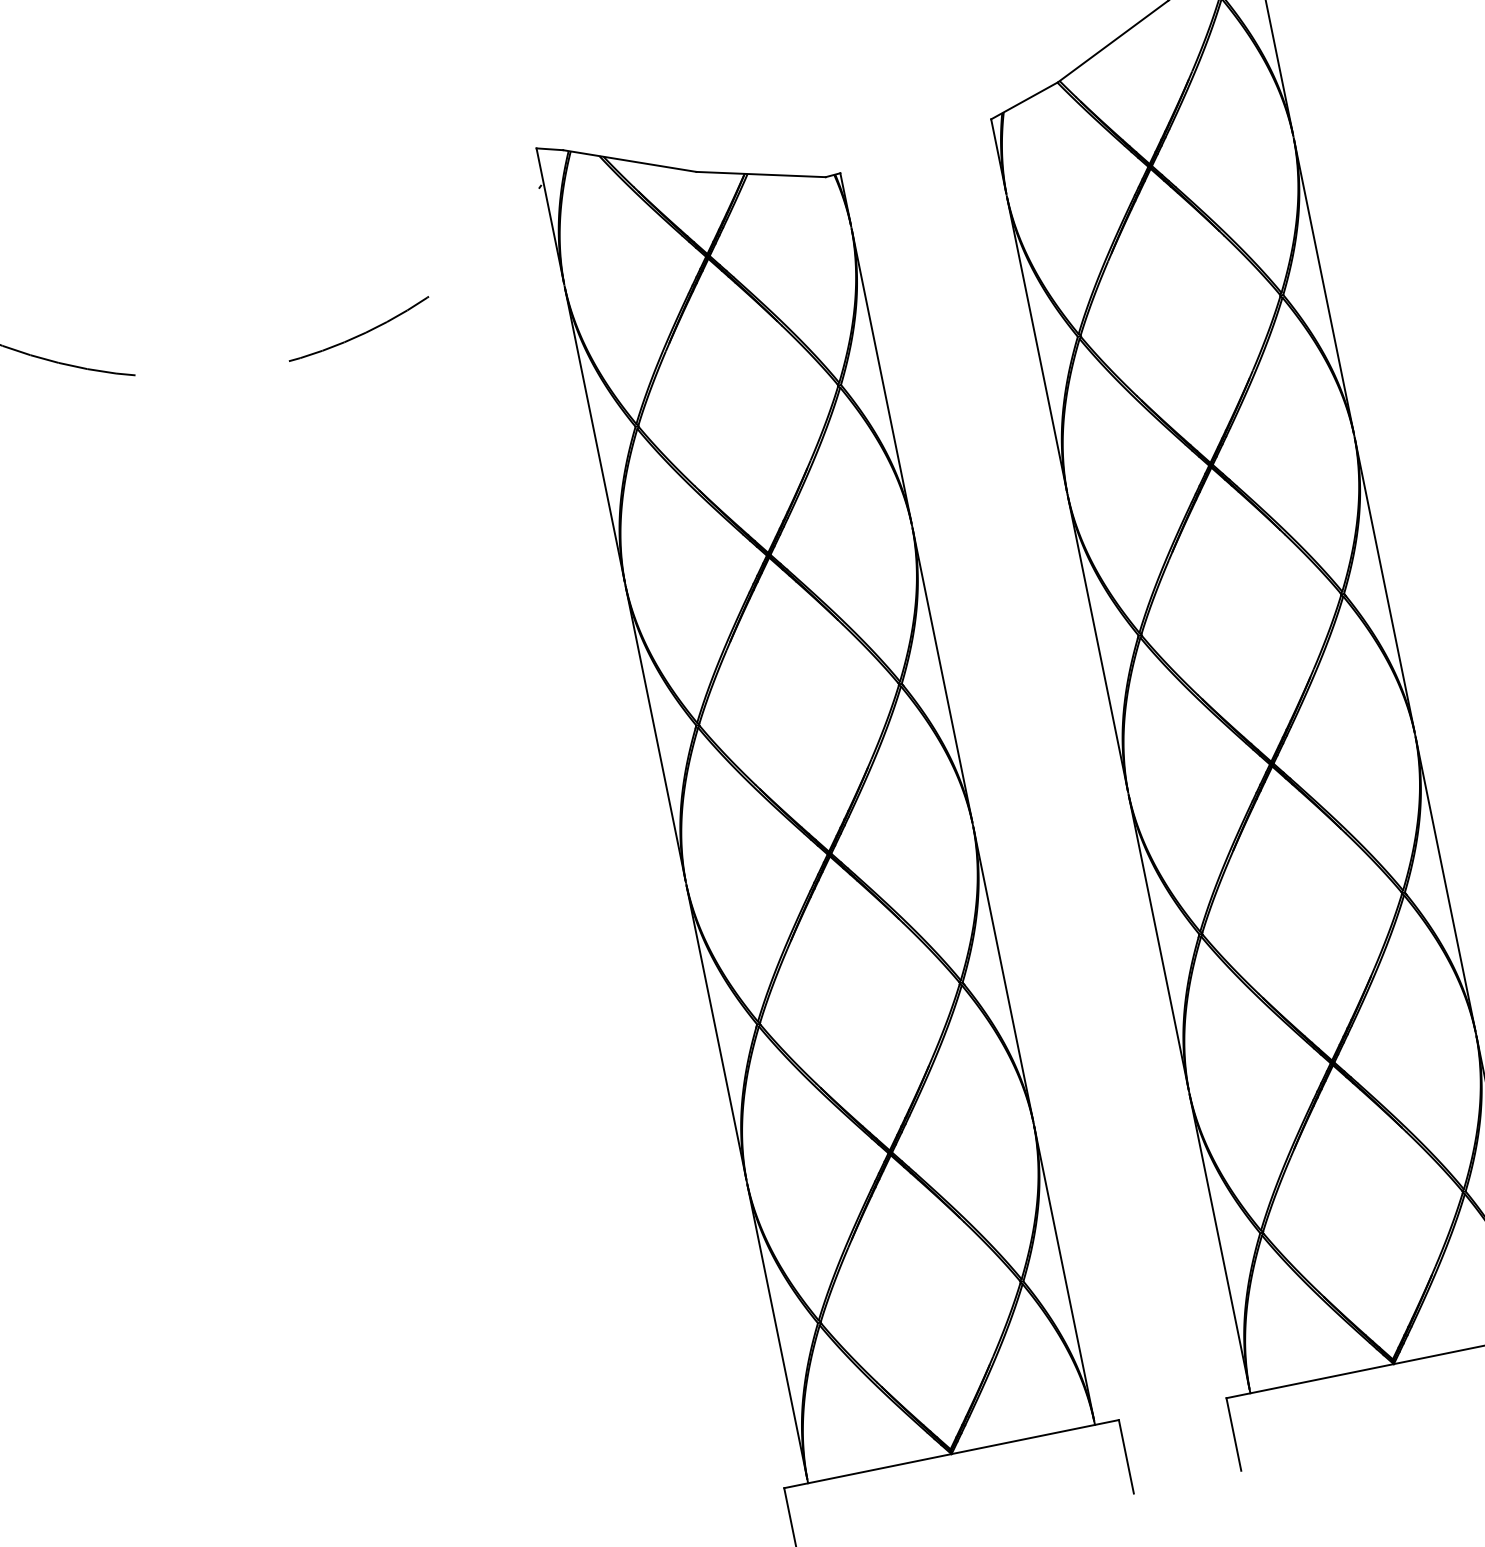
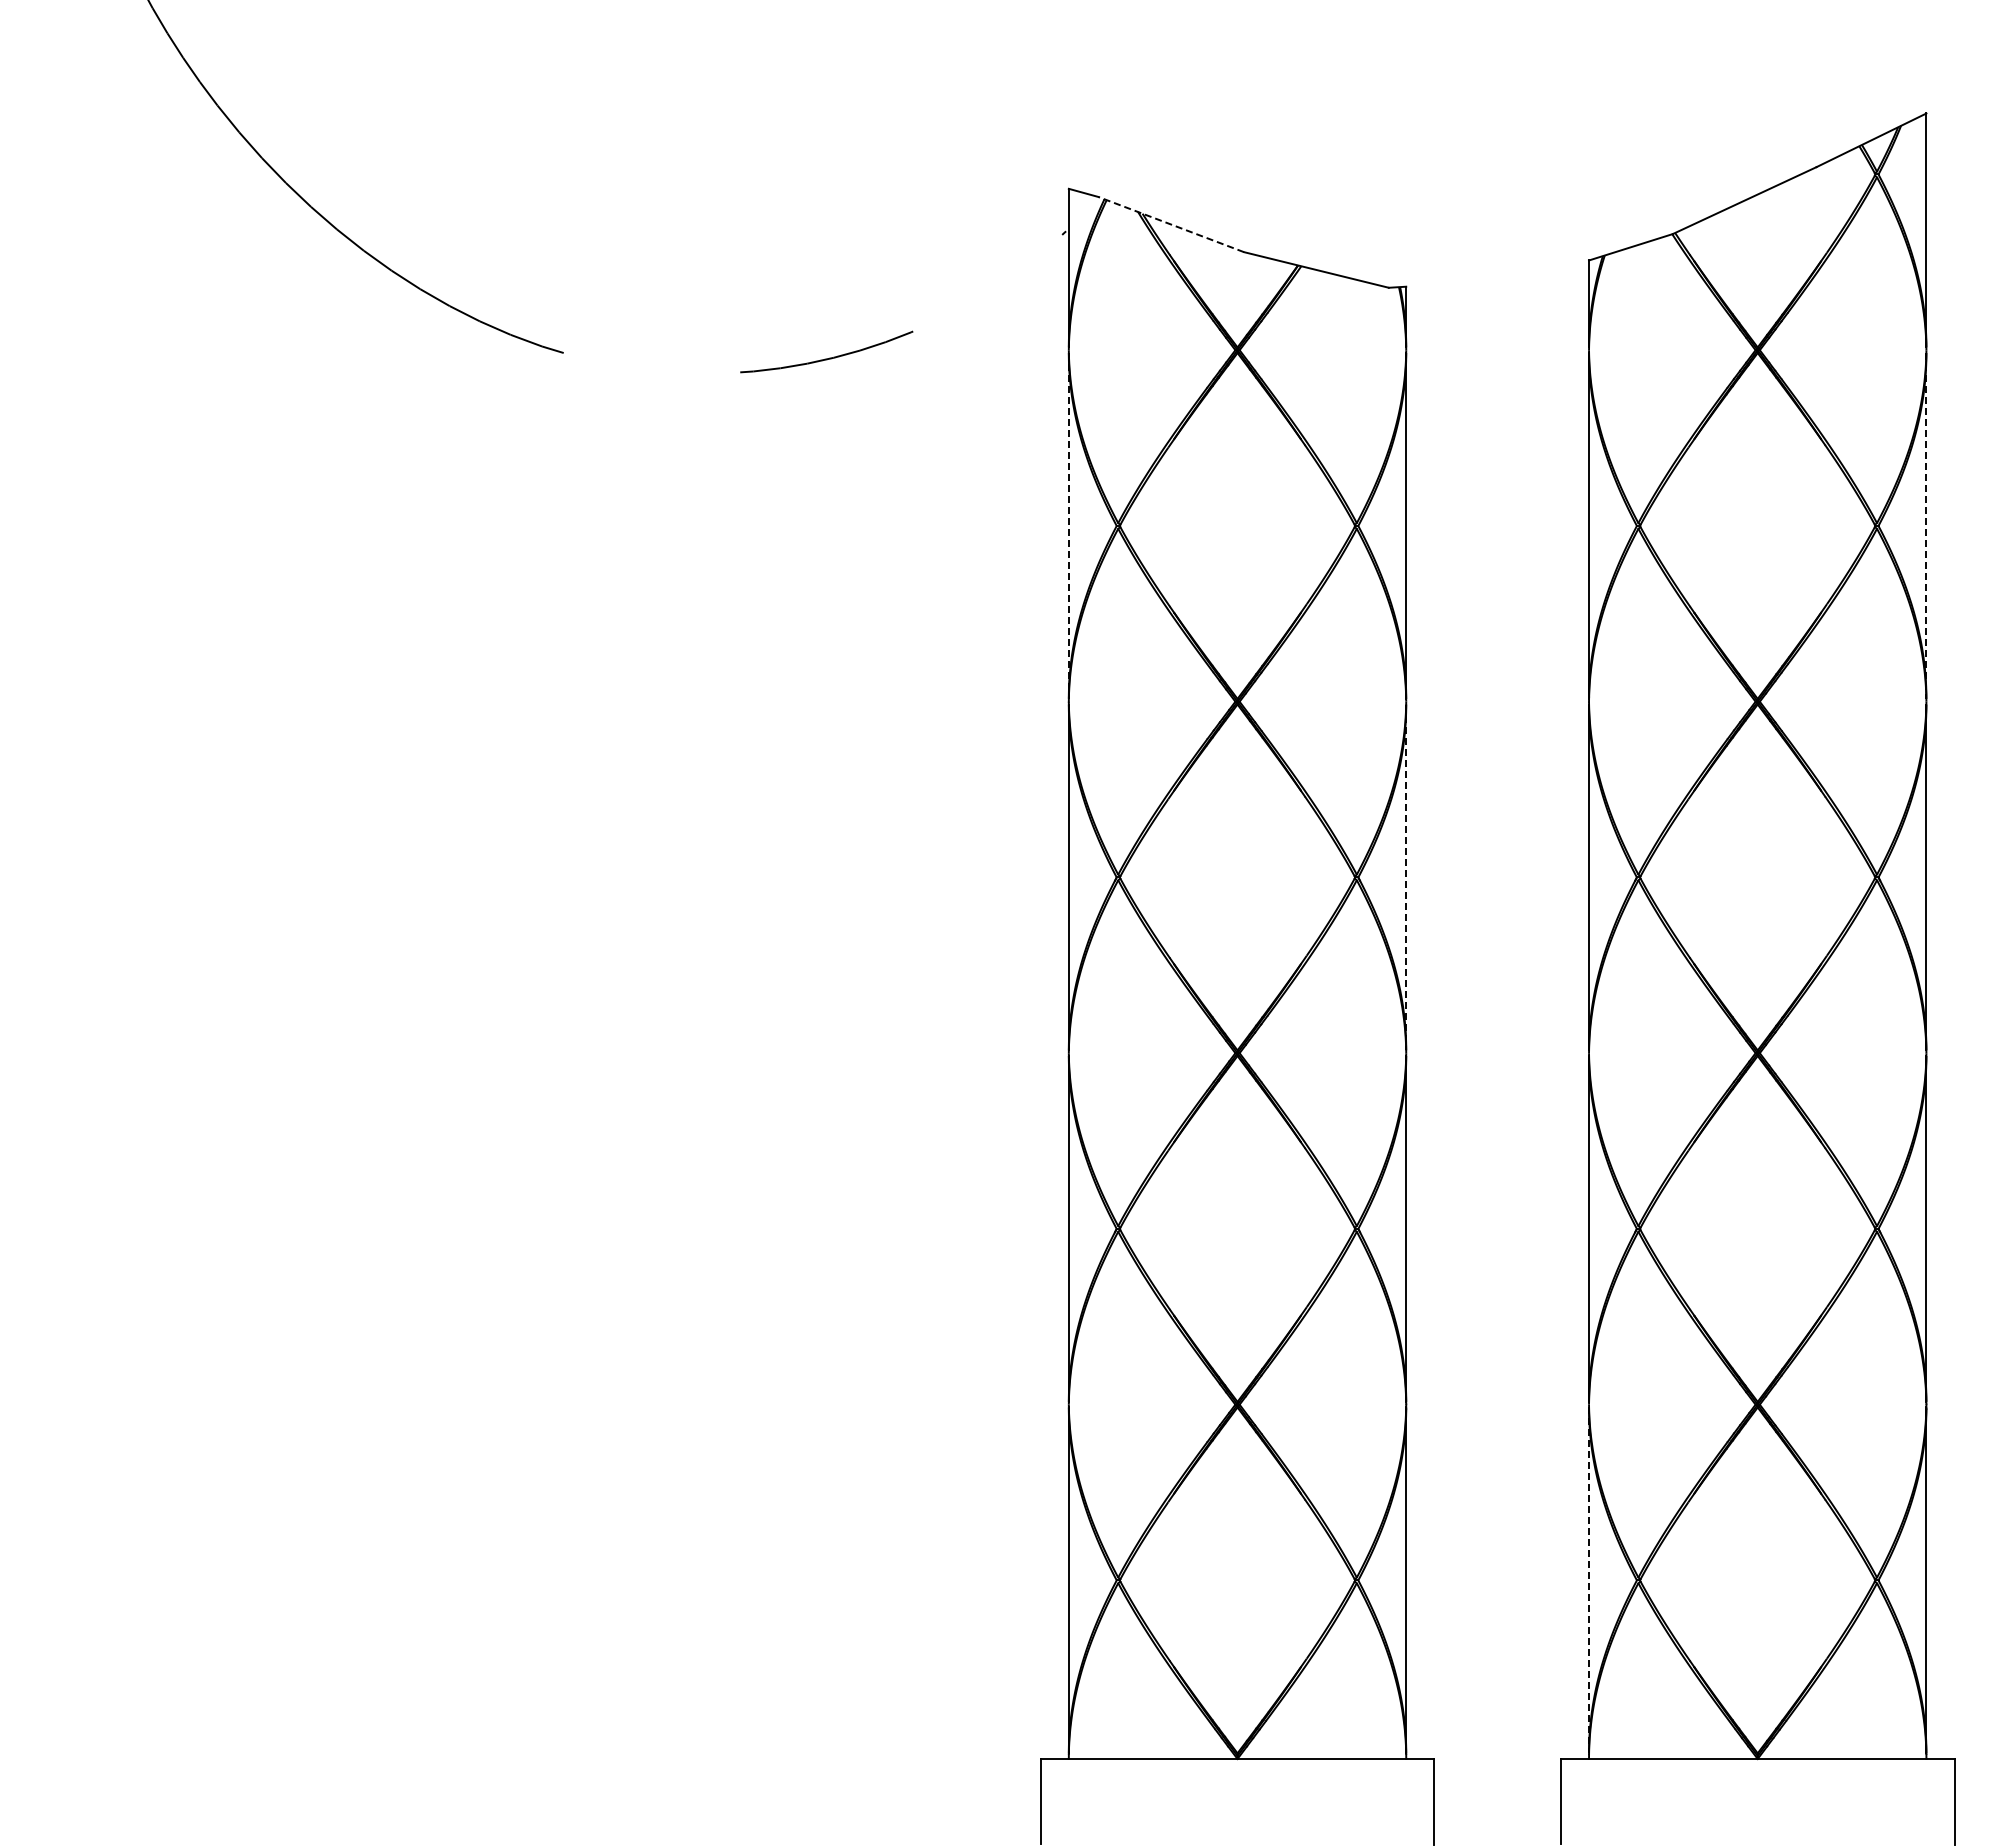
line: (630, 160) -> (1171, 224), solid -> dashed
line: (1323, 286) -> (1926, 525), solid -> dashed
line: (594, 434) -> (1068, 525), solid -> dashed
line: (942, 675) -> (1406, 877), solid -> dashed
line: (1219, 1241) -> (1589, 1580), solid -> dashed

